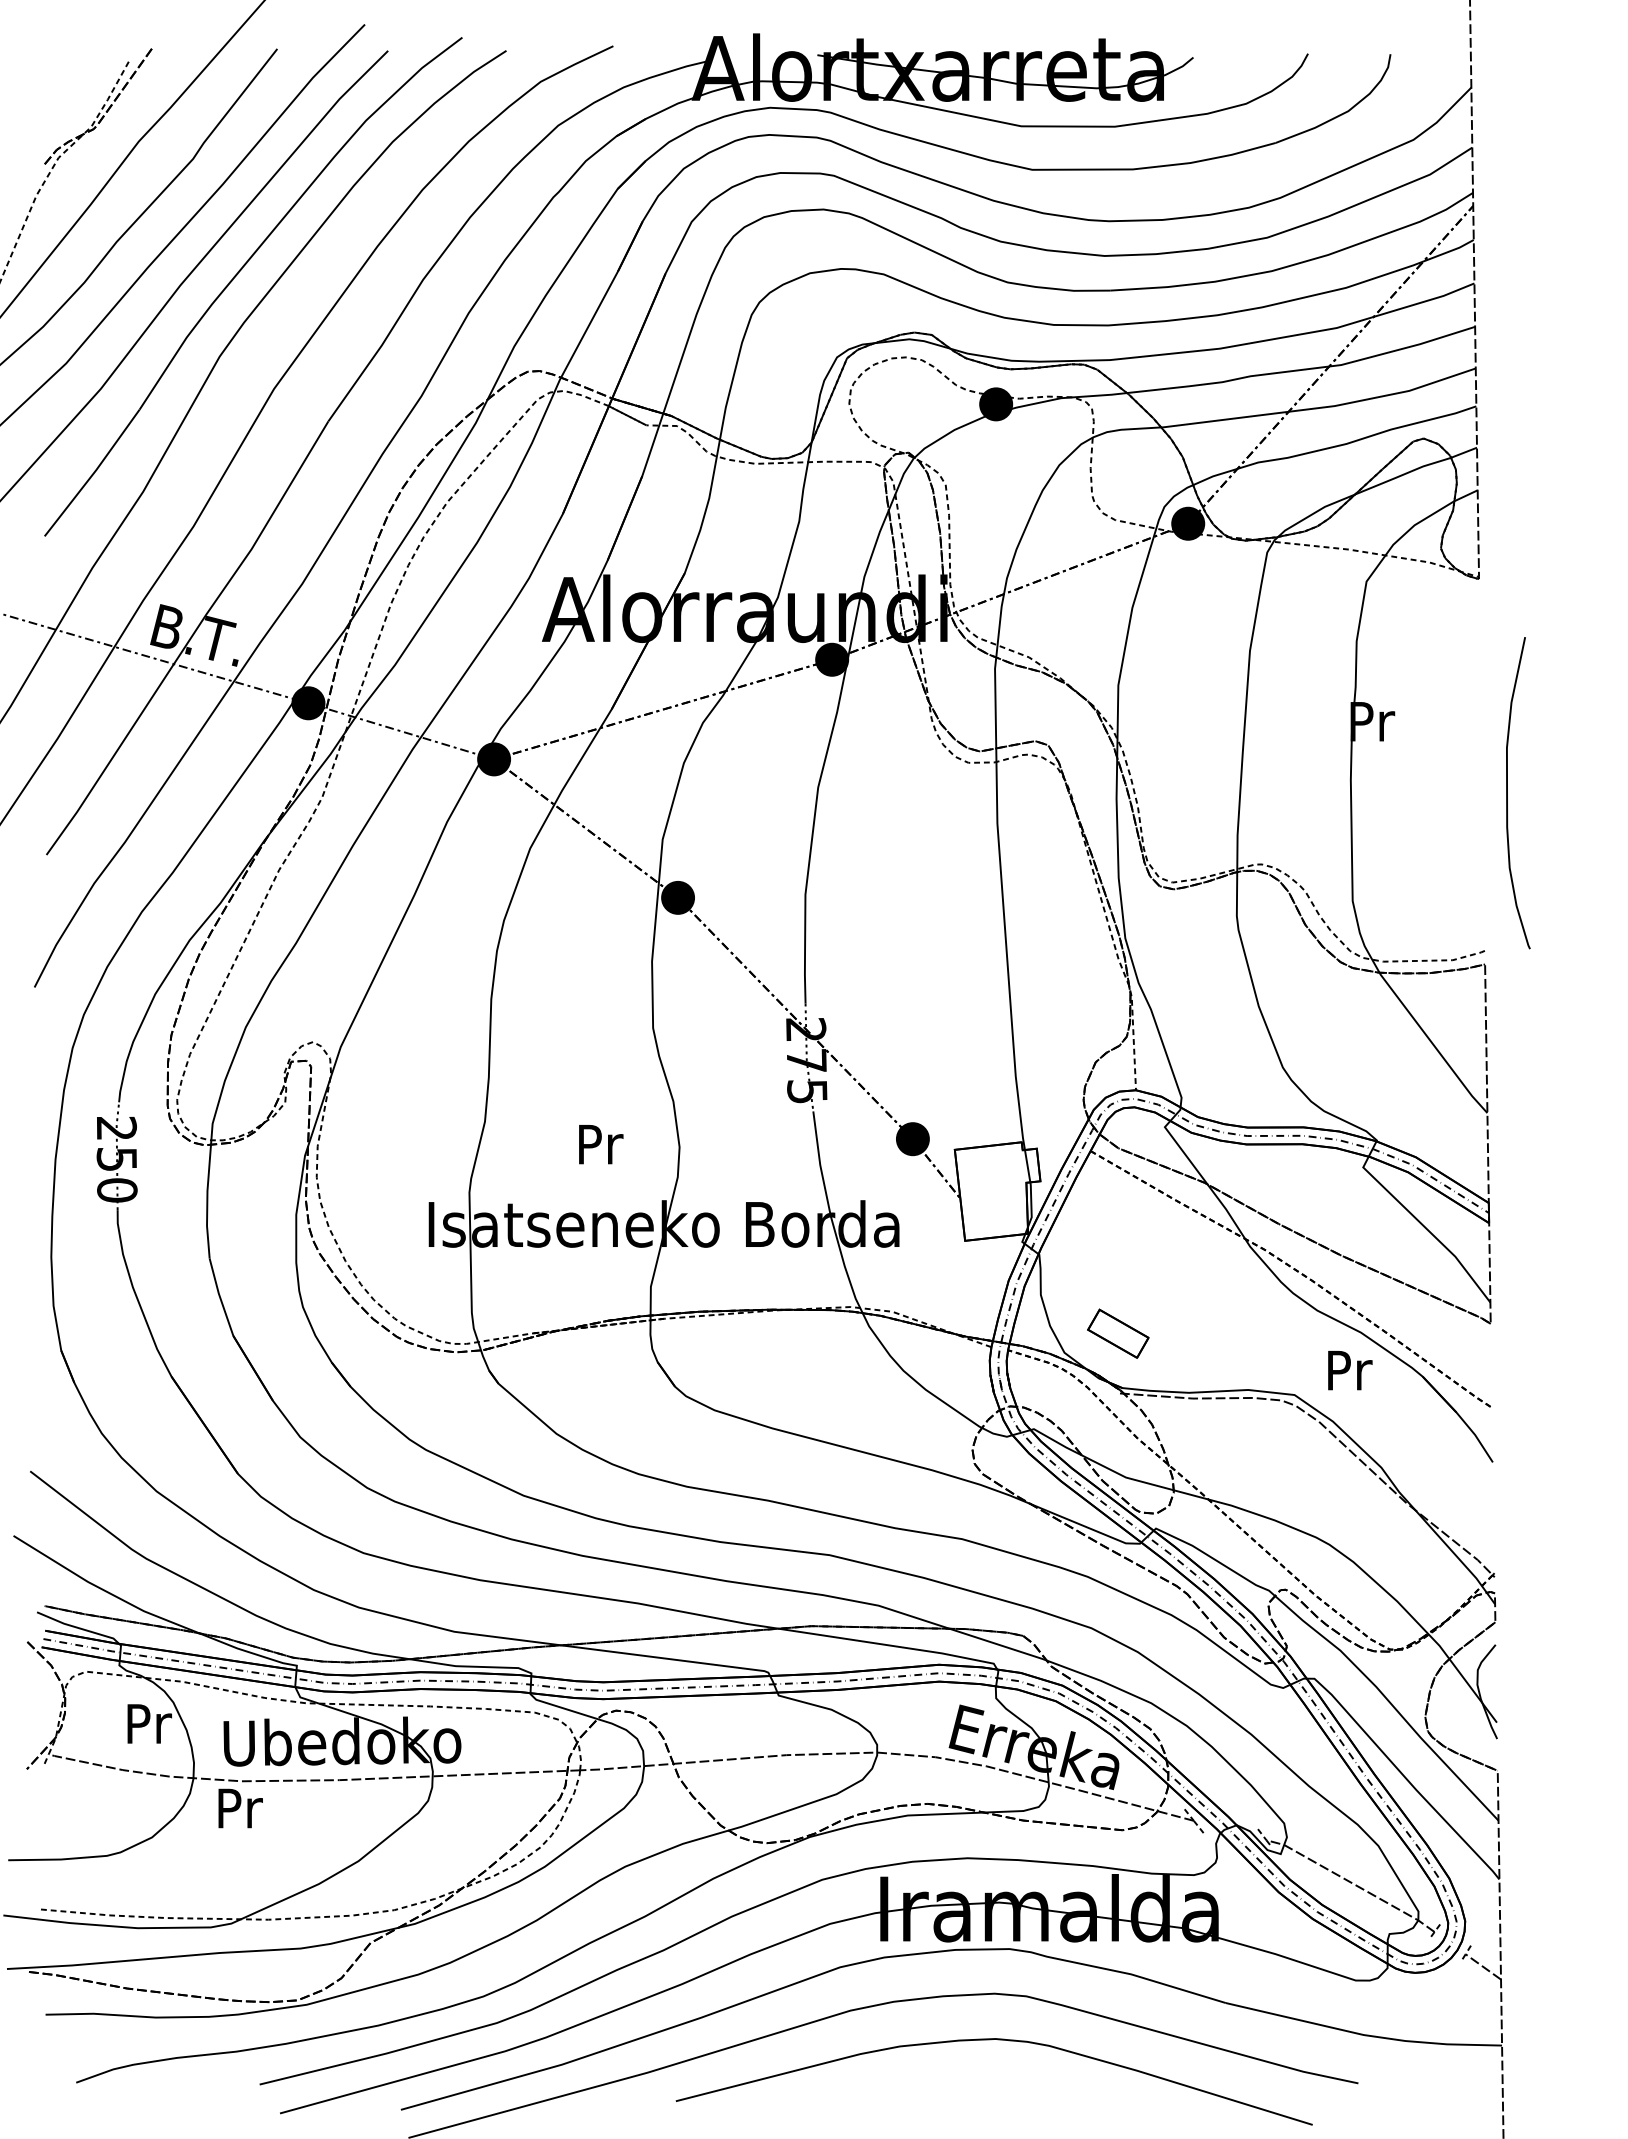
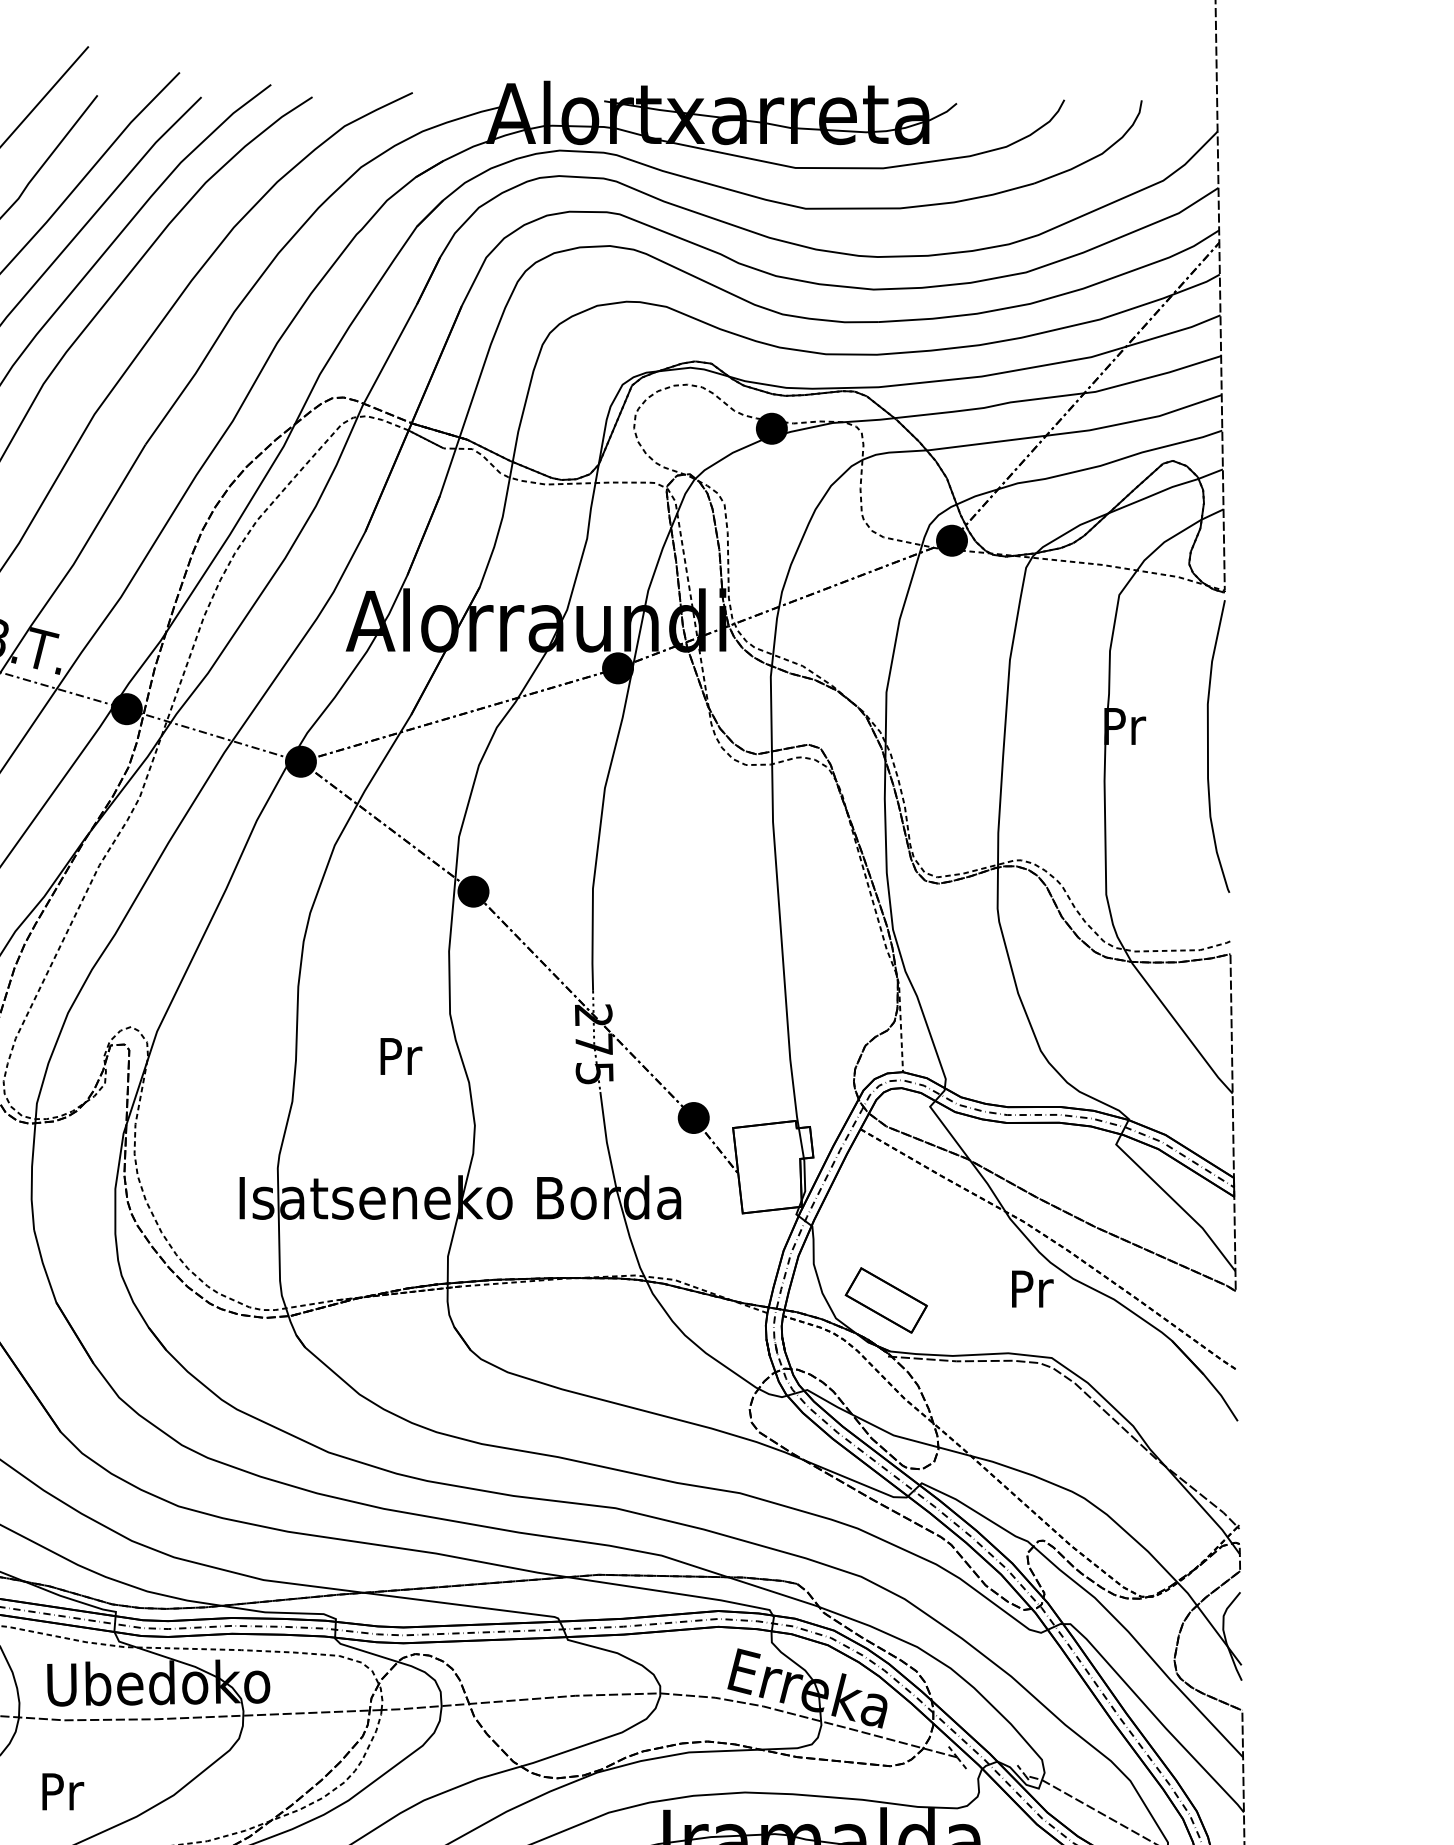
curve: (1507, 793) -> (1208, 746), moved
text: (601, 1144) -> (401, 1056), moved
part: (1118, 1333) -> (886, 1300), size x1.43
text: (1350, 1370) -> (1032, 1289), moved
text: (240, 1808) -> (63, 1791), moved

